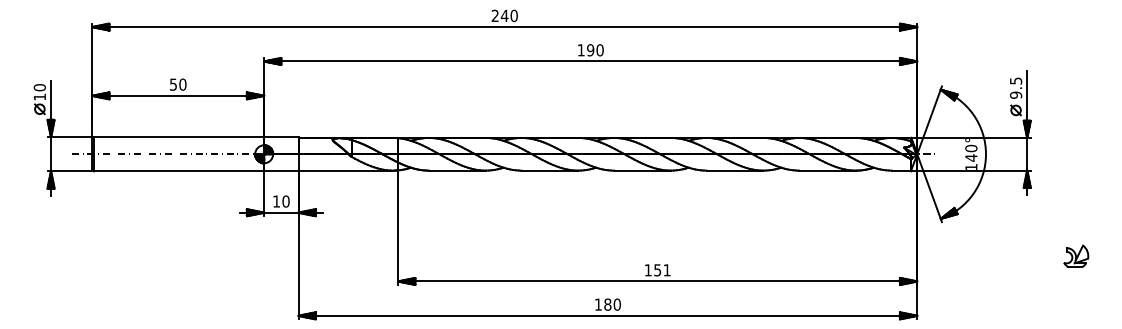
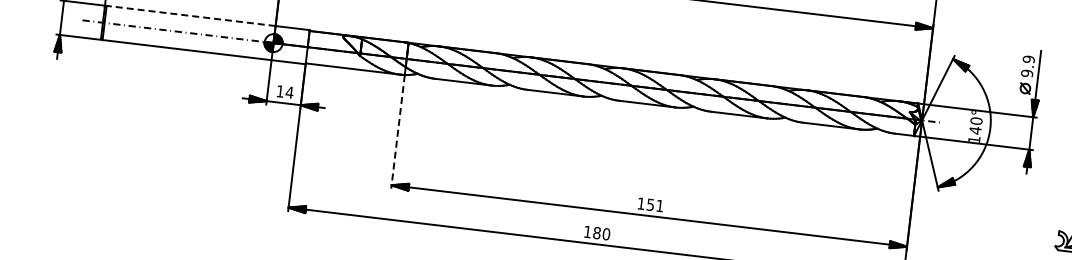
text: (1015, 80) -> (1028, 58), 9.5 -> 9.9
line: (178, 137) -> (190, 16), solid -> dashed
text: (285, 201) -> (289, 92), 10 -> 14
line: (398, 228) -> (398, 132), solid -> dashed

